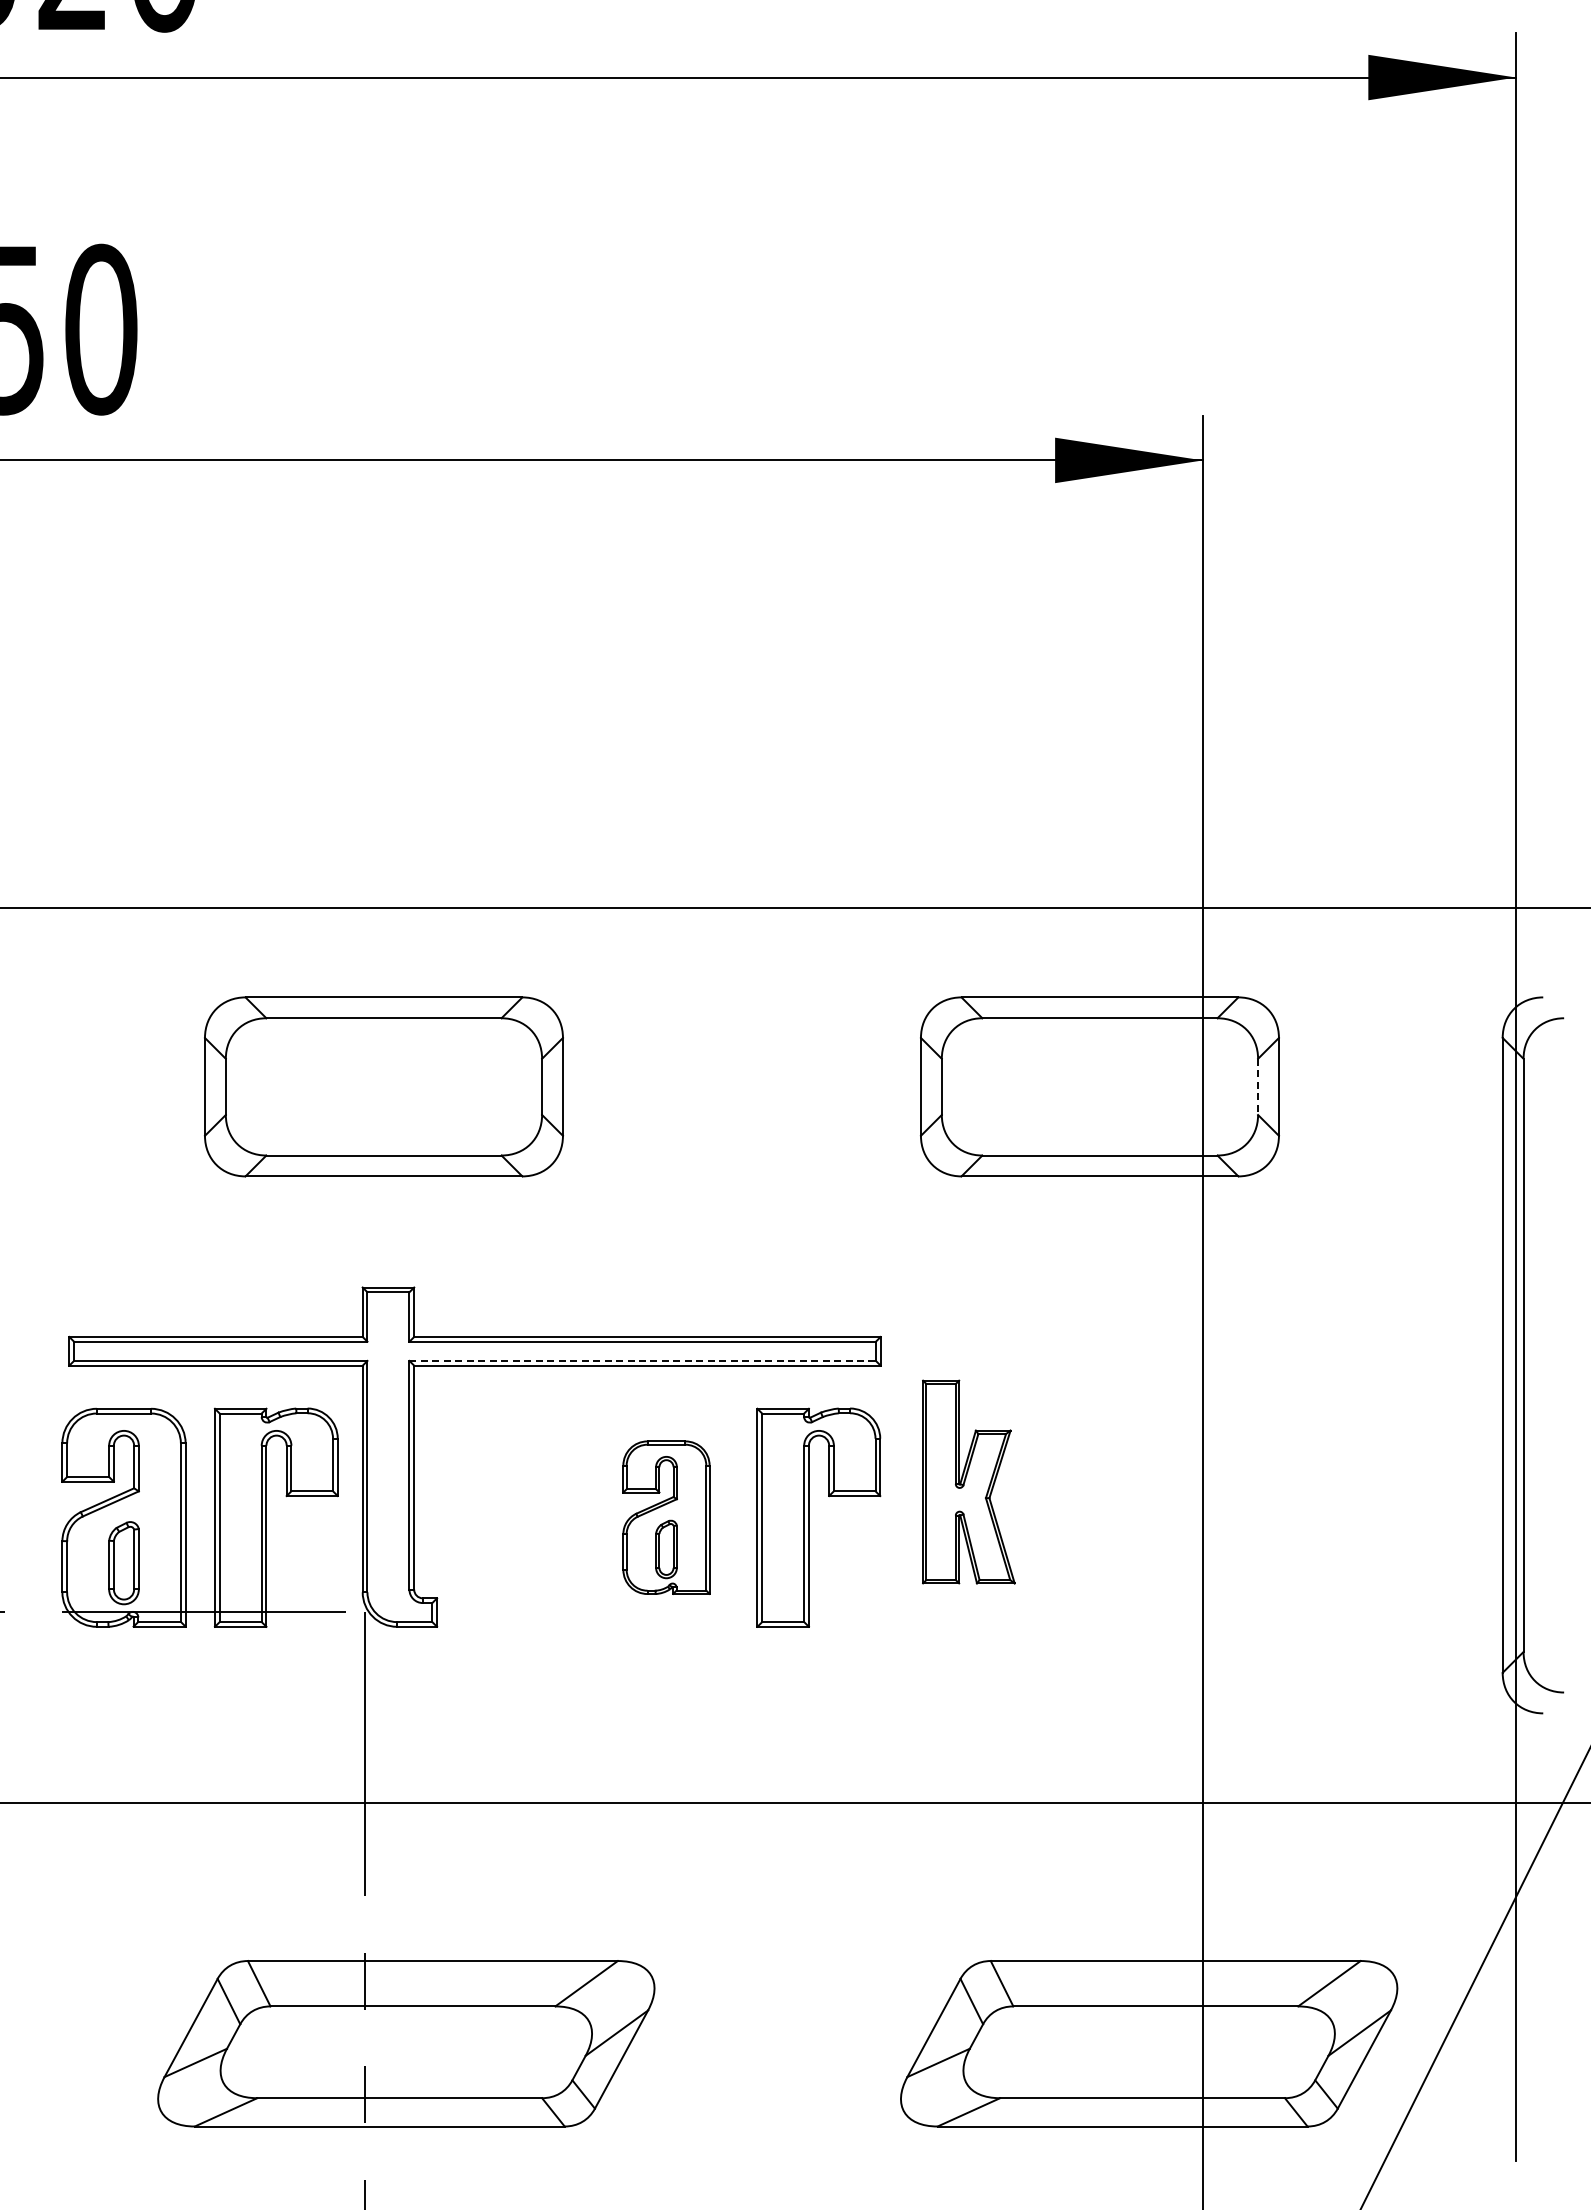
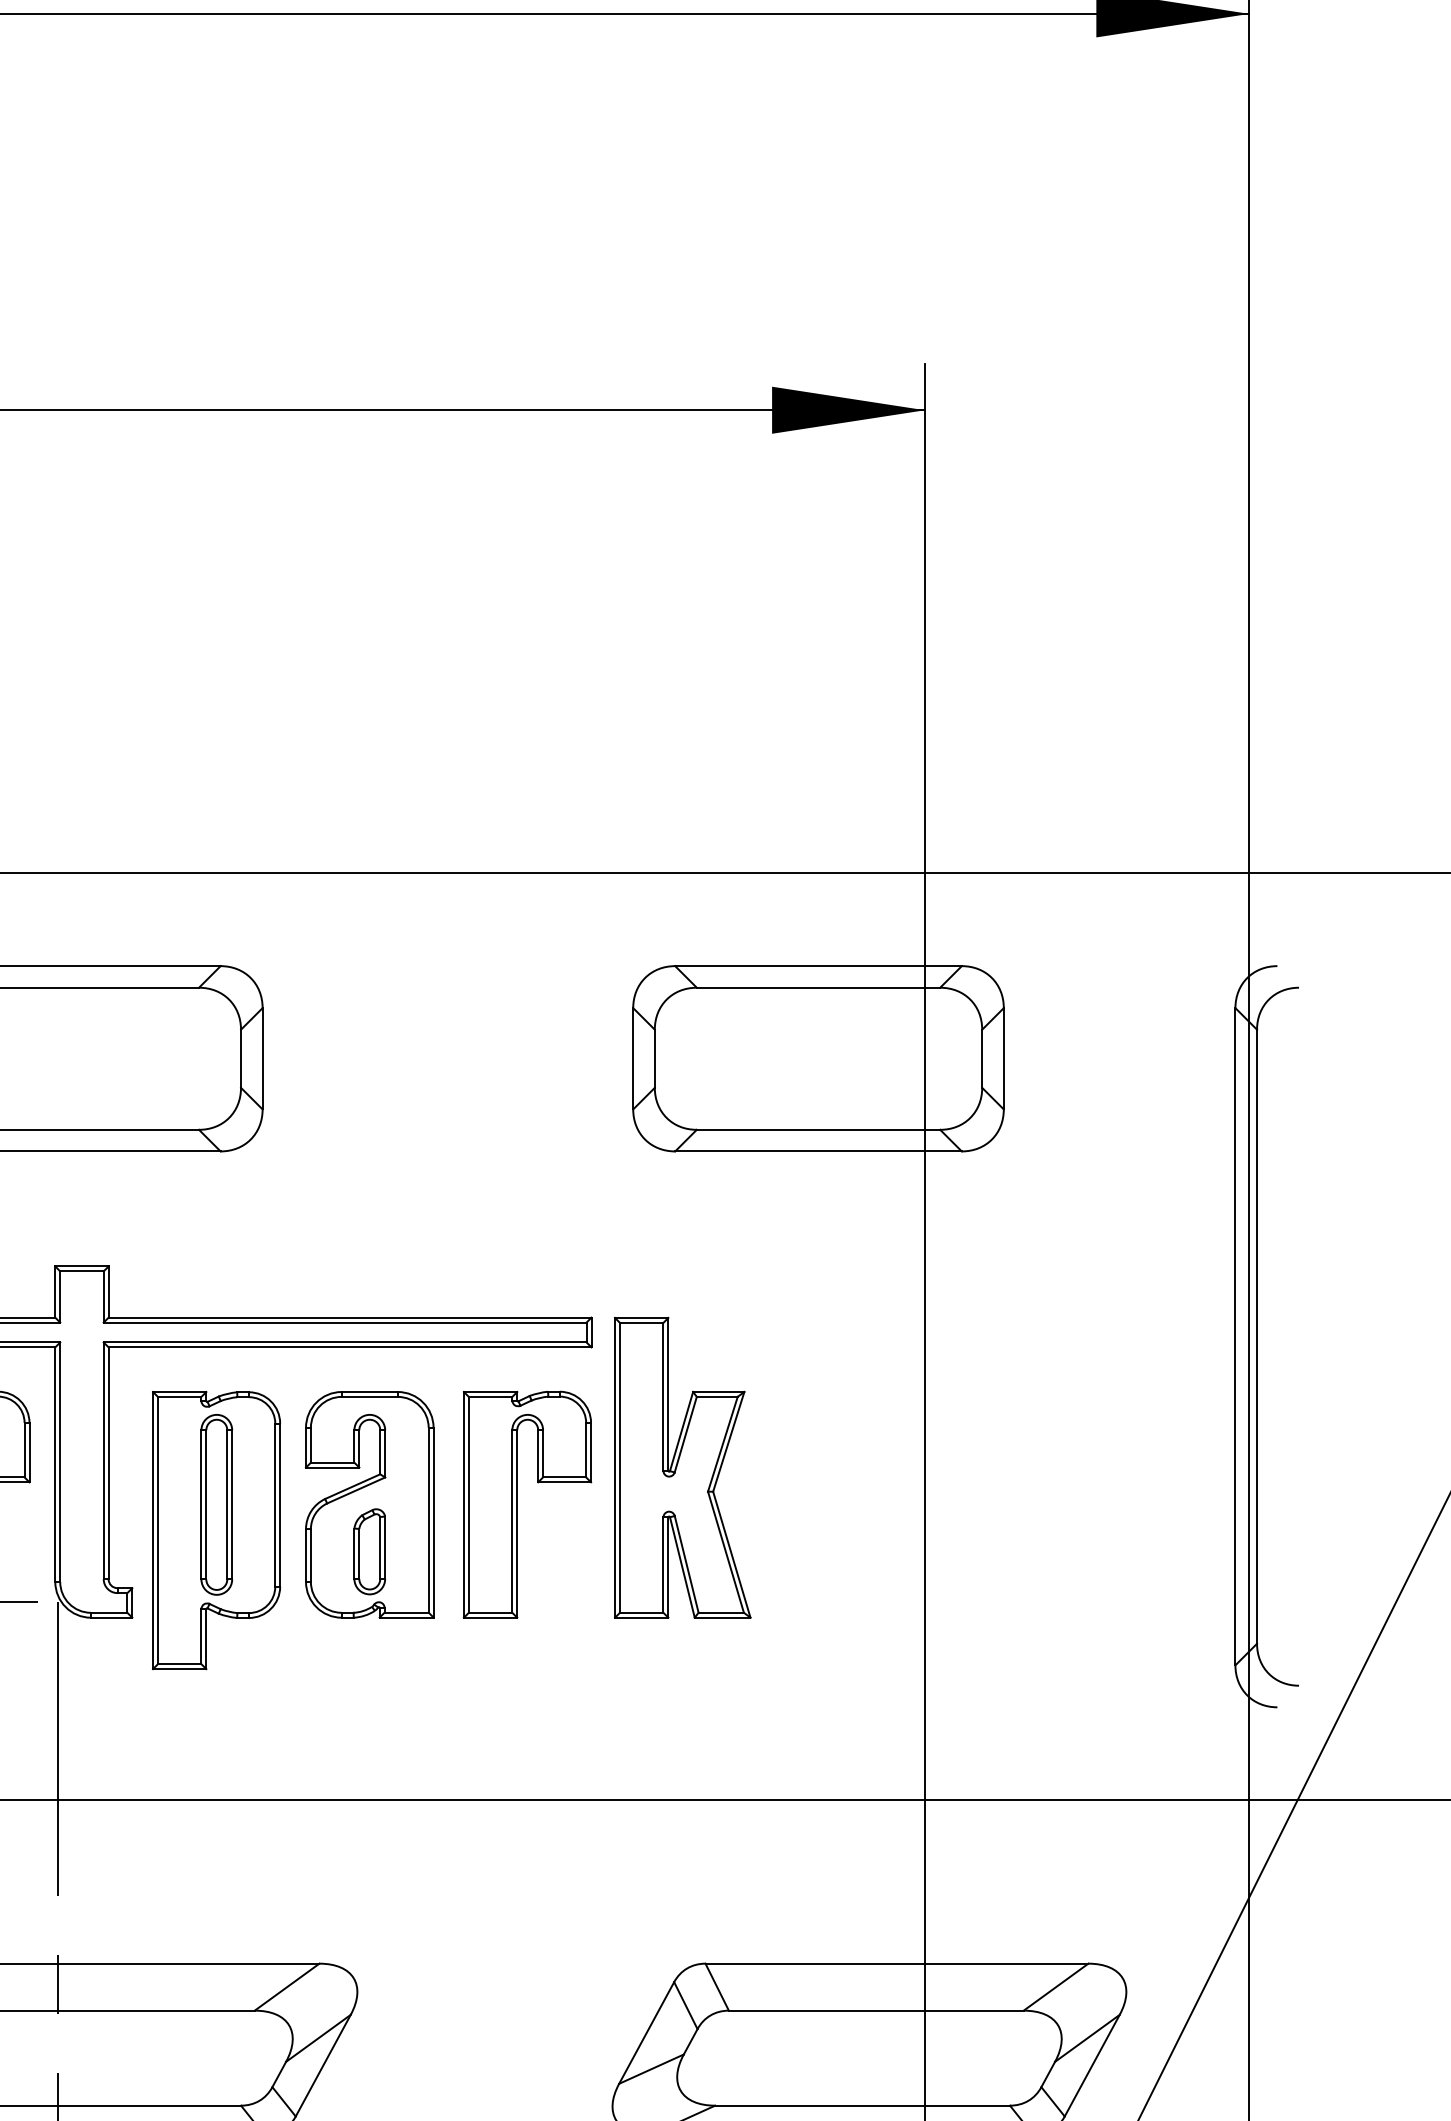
line: (1258, 1087) -> (982, 1059), dashed -> solid
line: (643, 1360) -> (345, 1342), dashed -> solid
part: (968, 1481) -> (682, 1467), size x1.43
part: (666, 1517) -> (369, 1504), size x1.43
part: (518, 1542) -> (216, 1530), added

